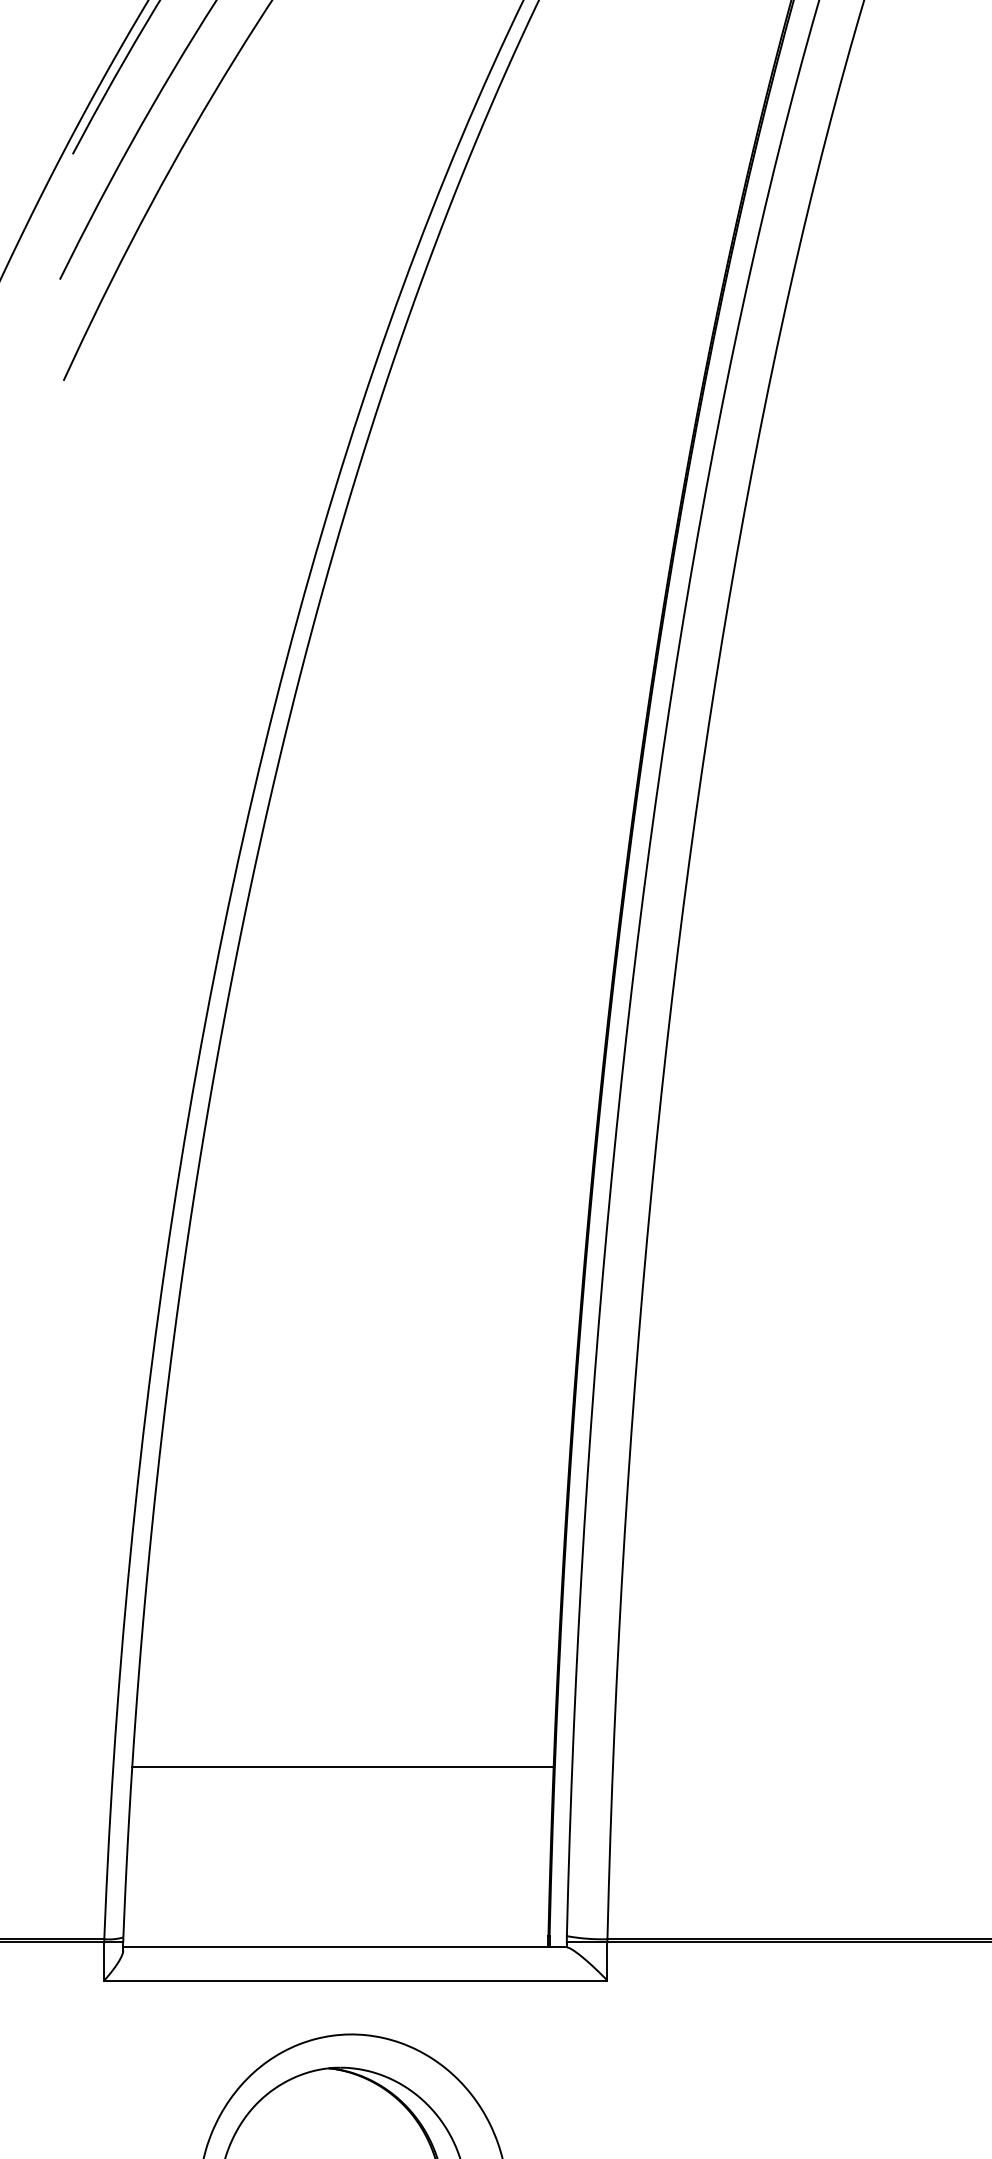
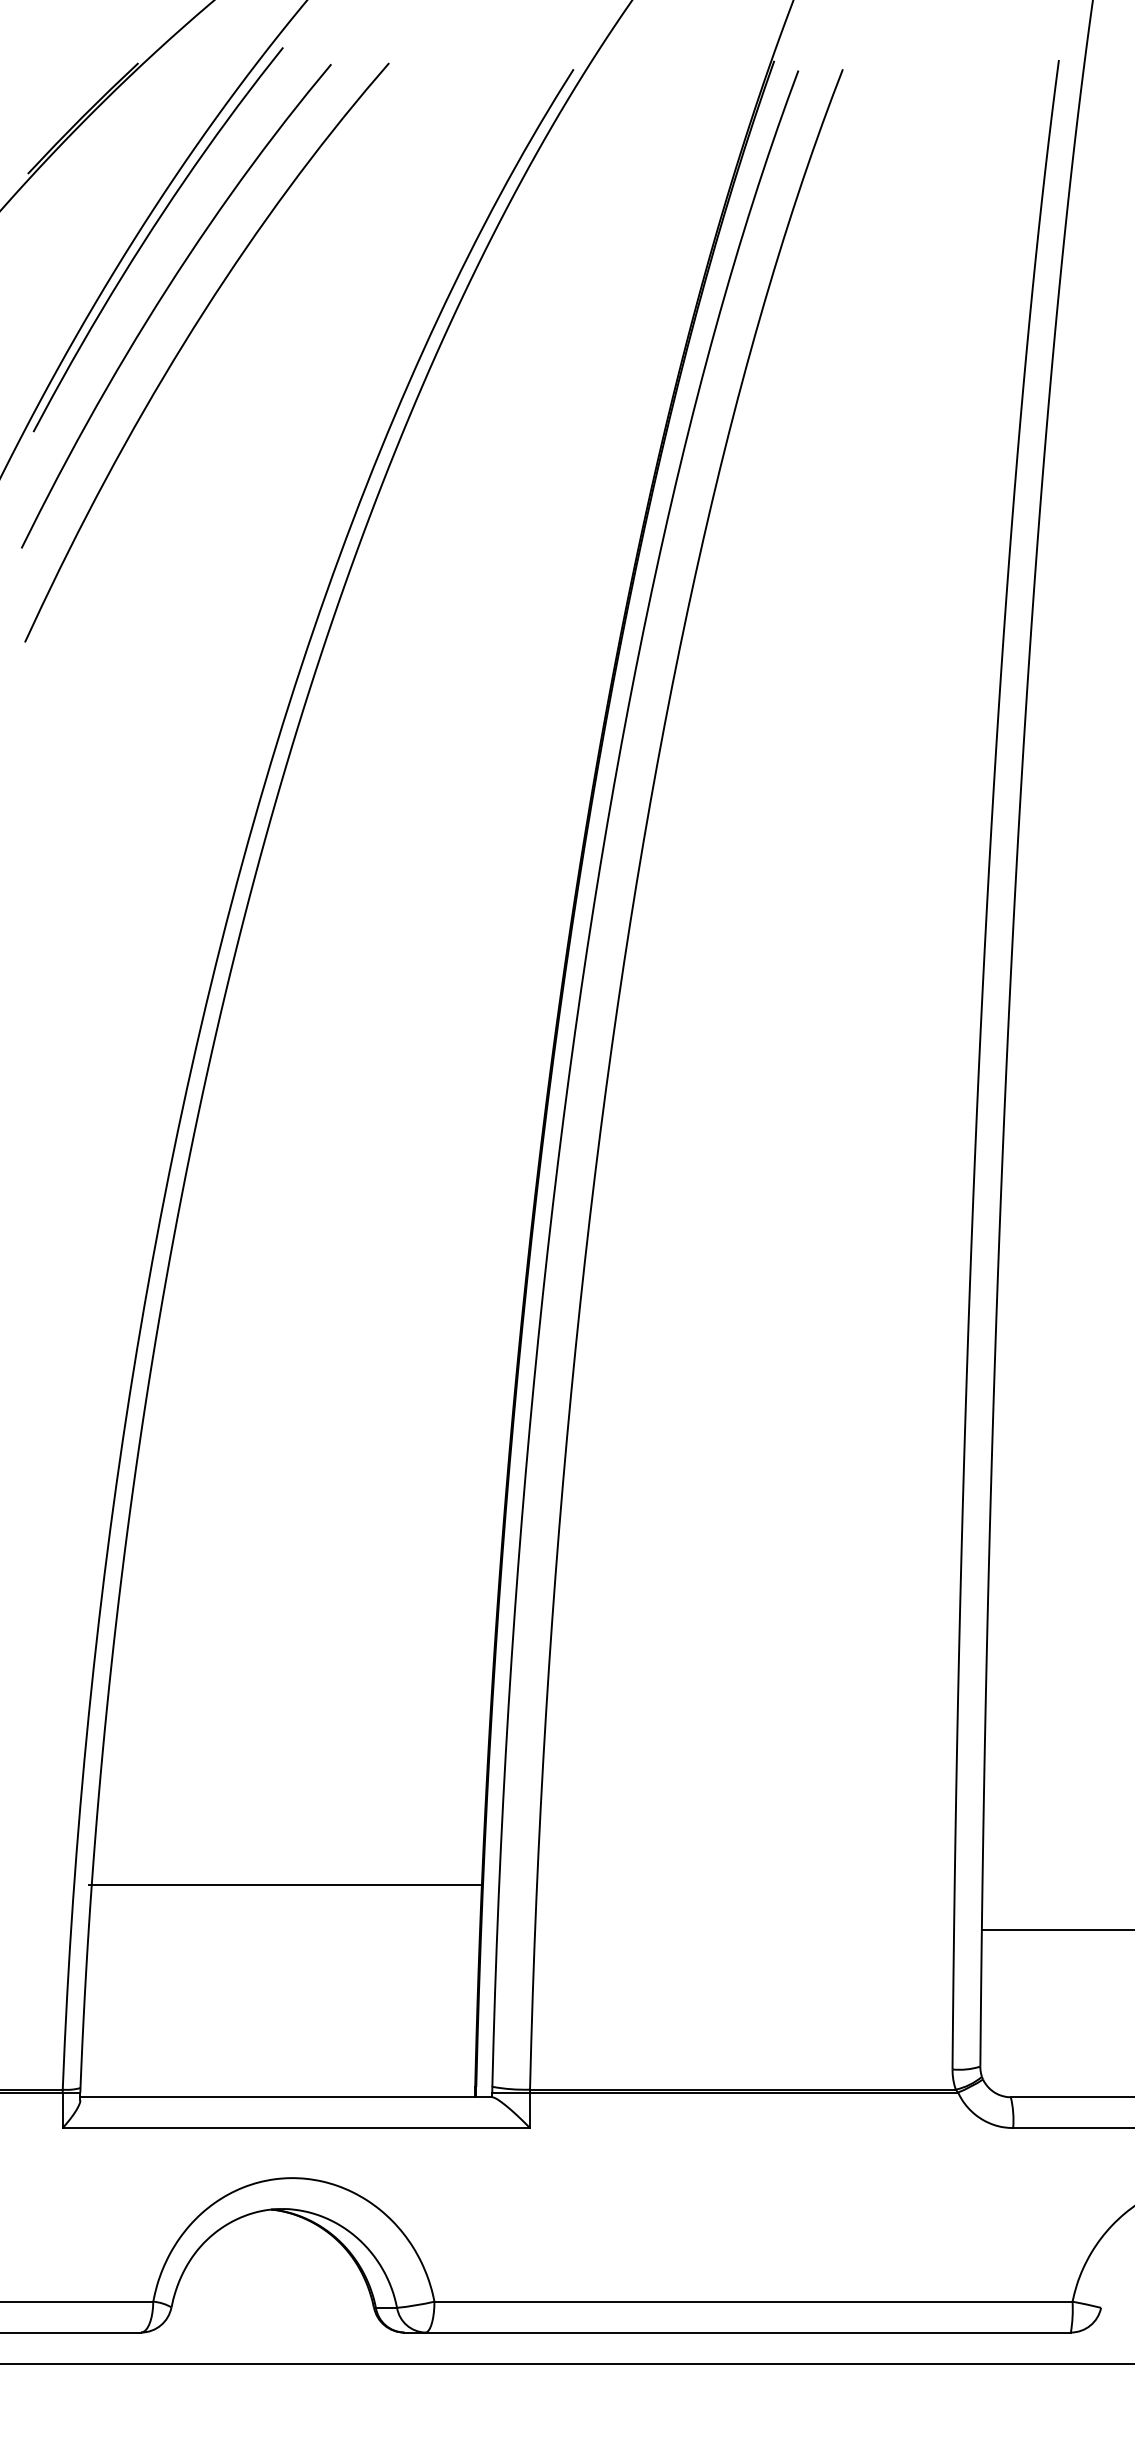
line: (343, 1766) -> (284, 1884), moved

